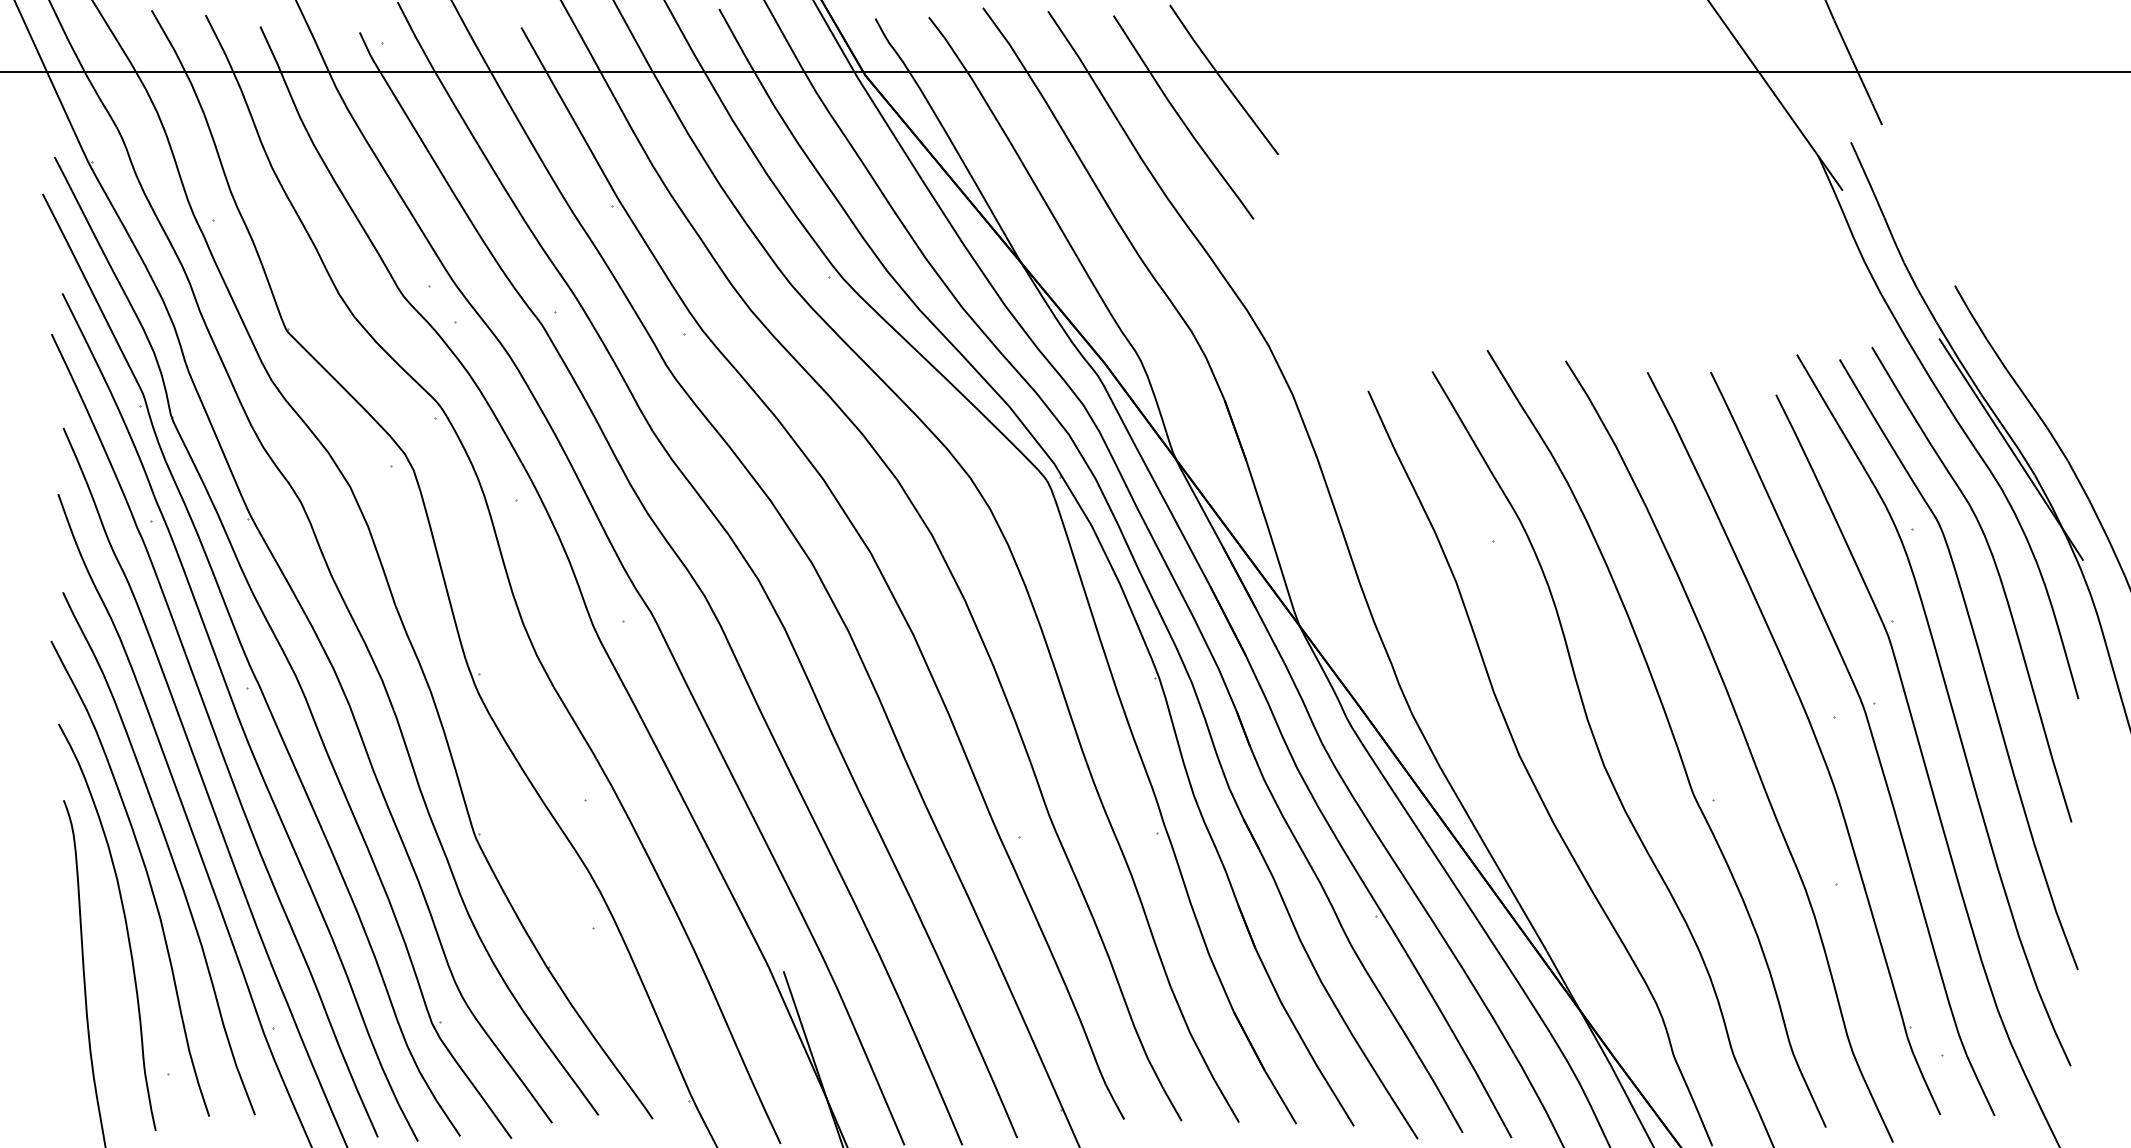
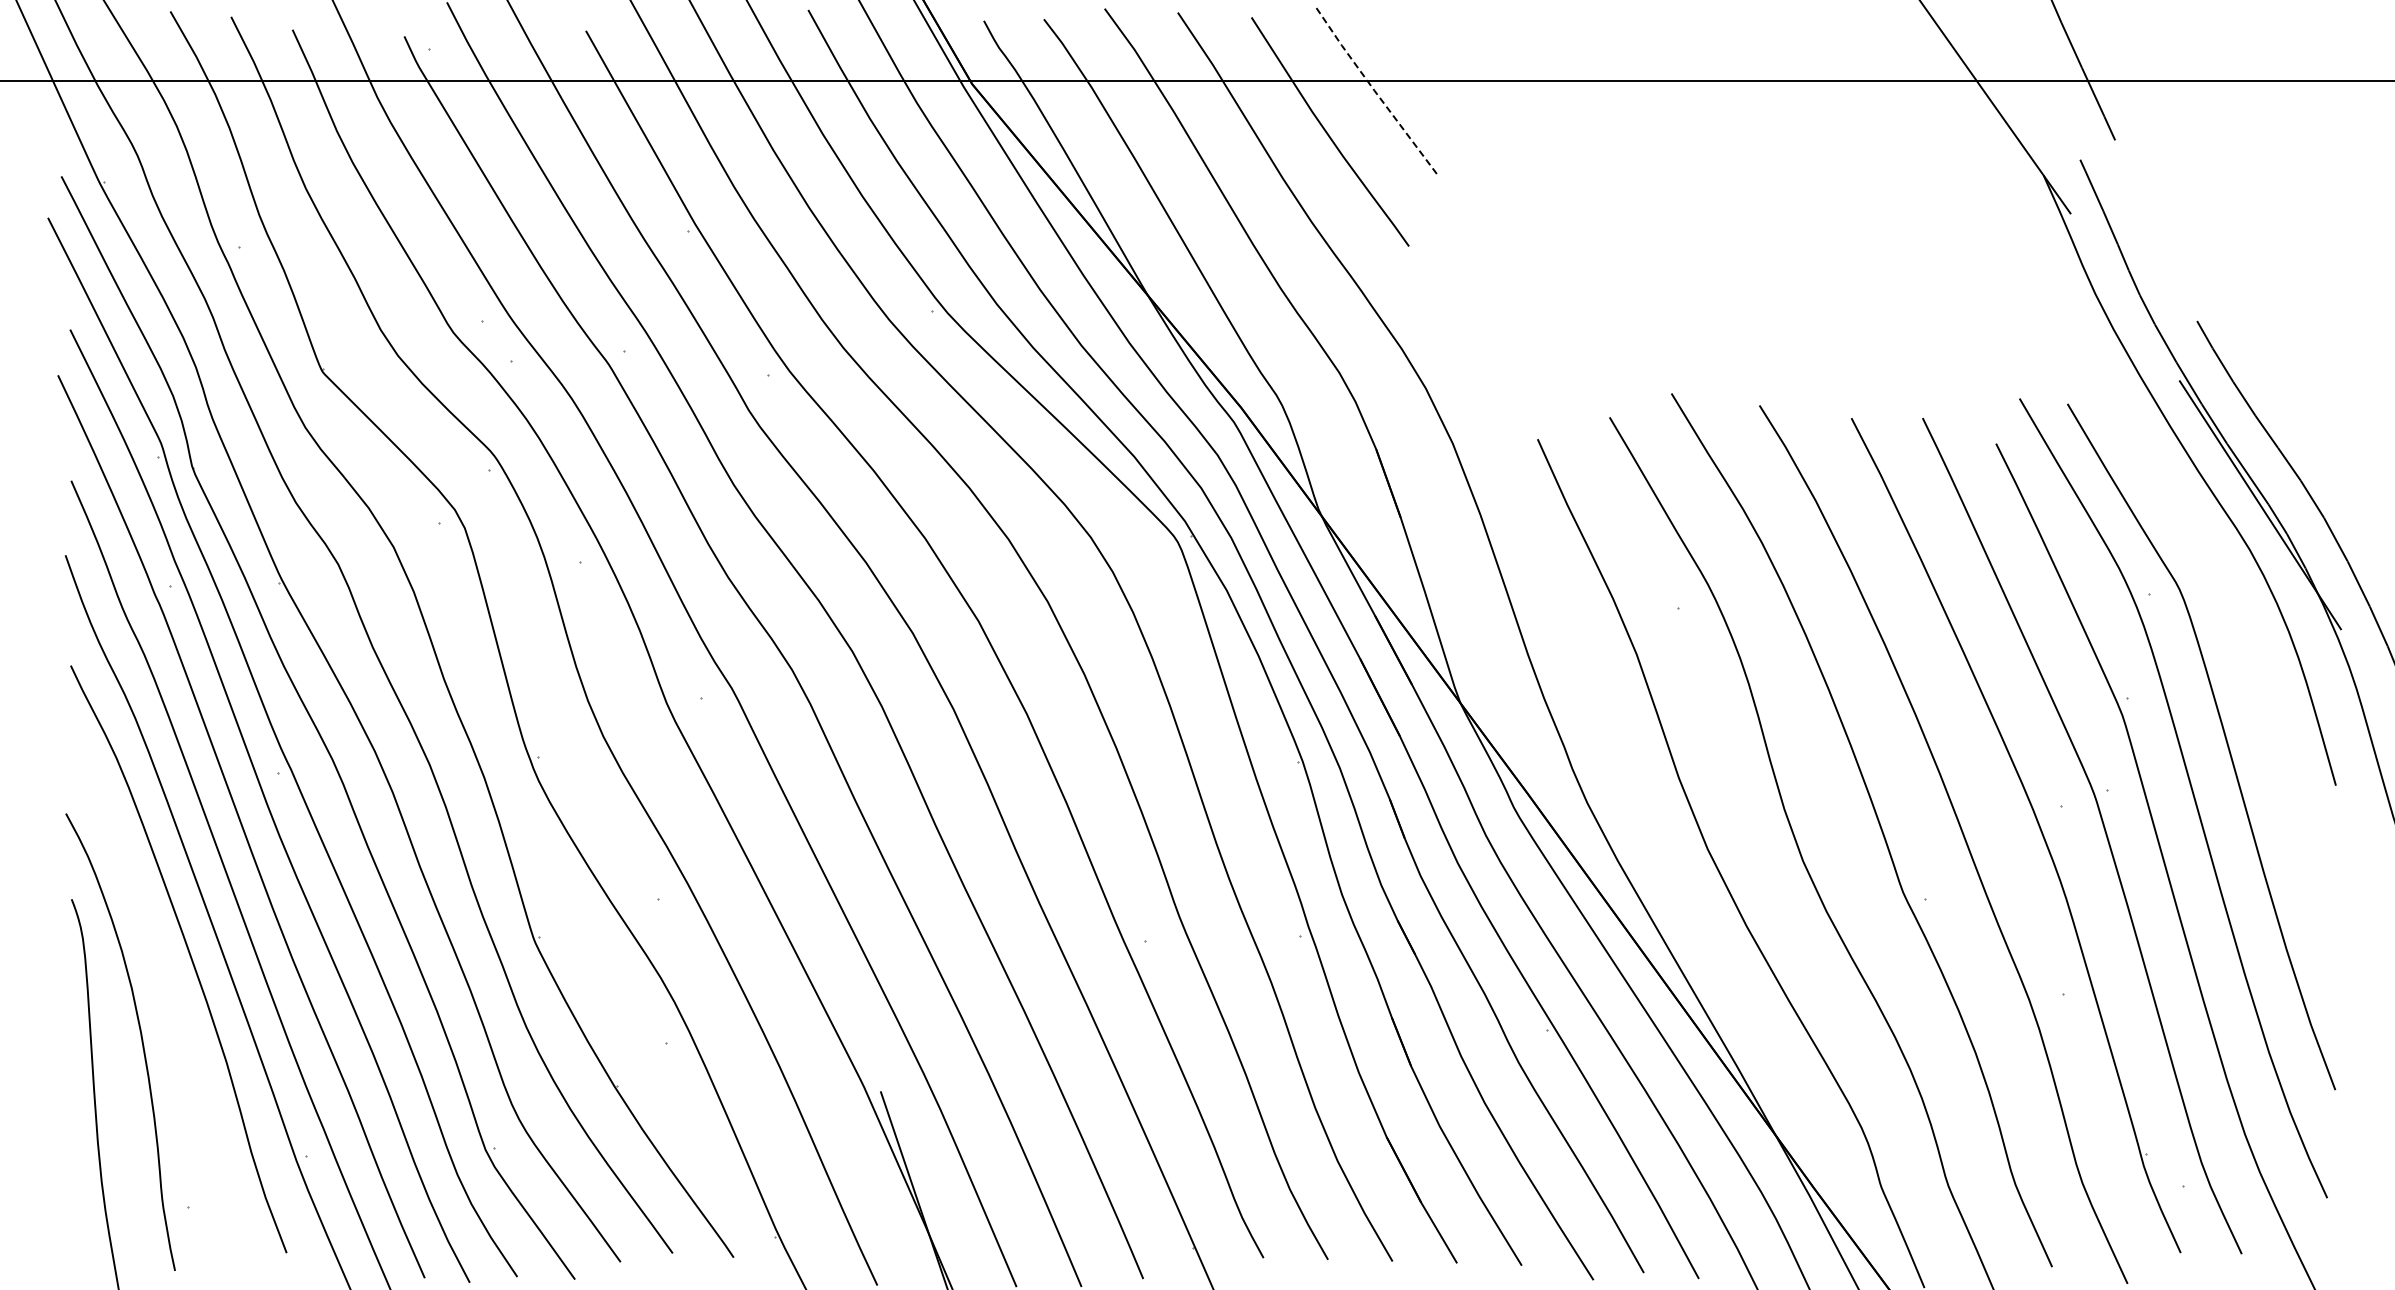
line: (1222, 80) -> (1374, 90), solid -> dashed
curve: (1998, 574) -> (2245, 645), removed
curve: (146, 874) -> (164, 982), removed

